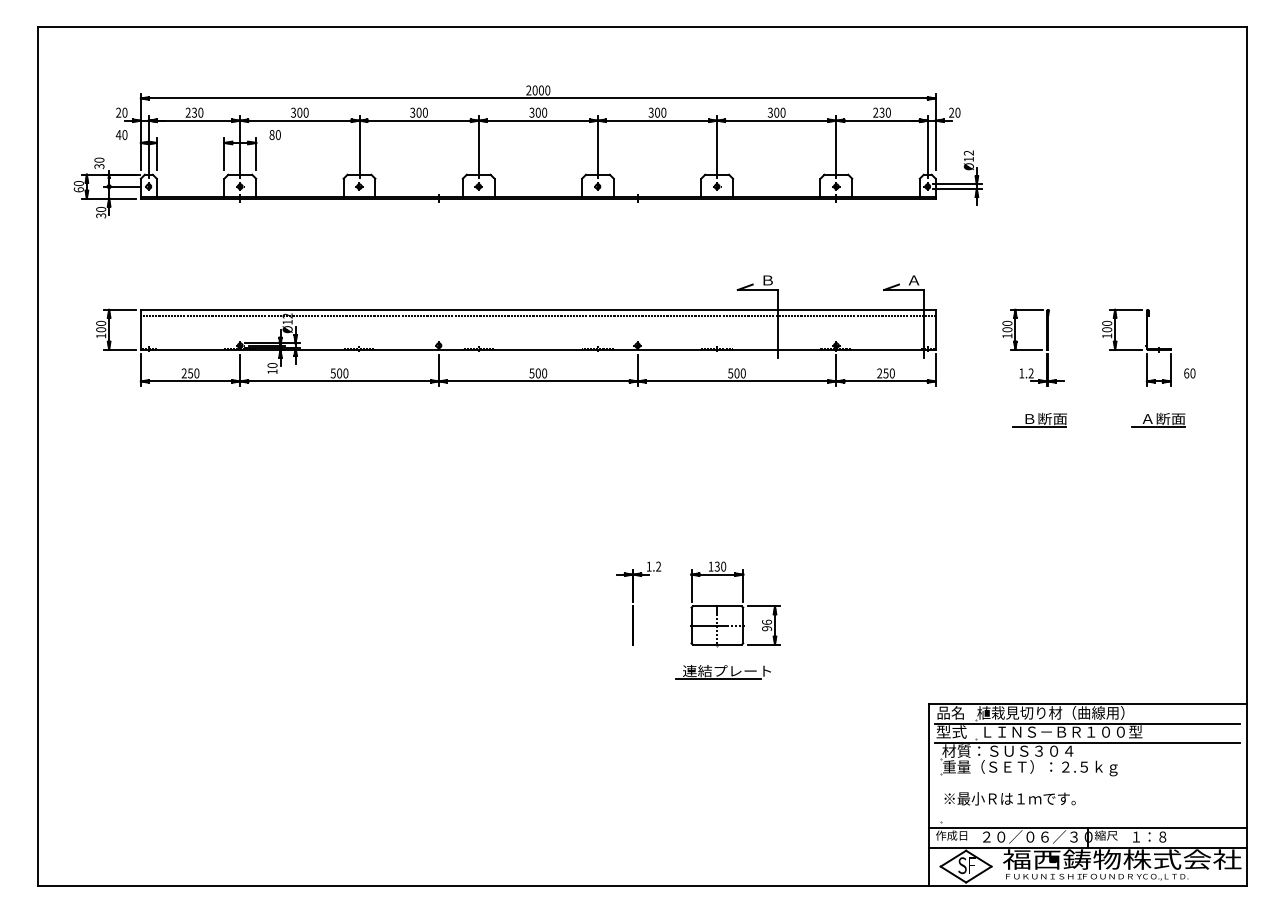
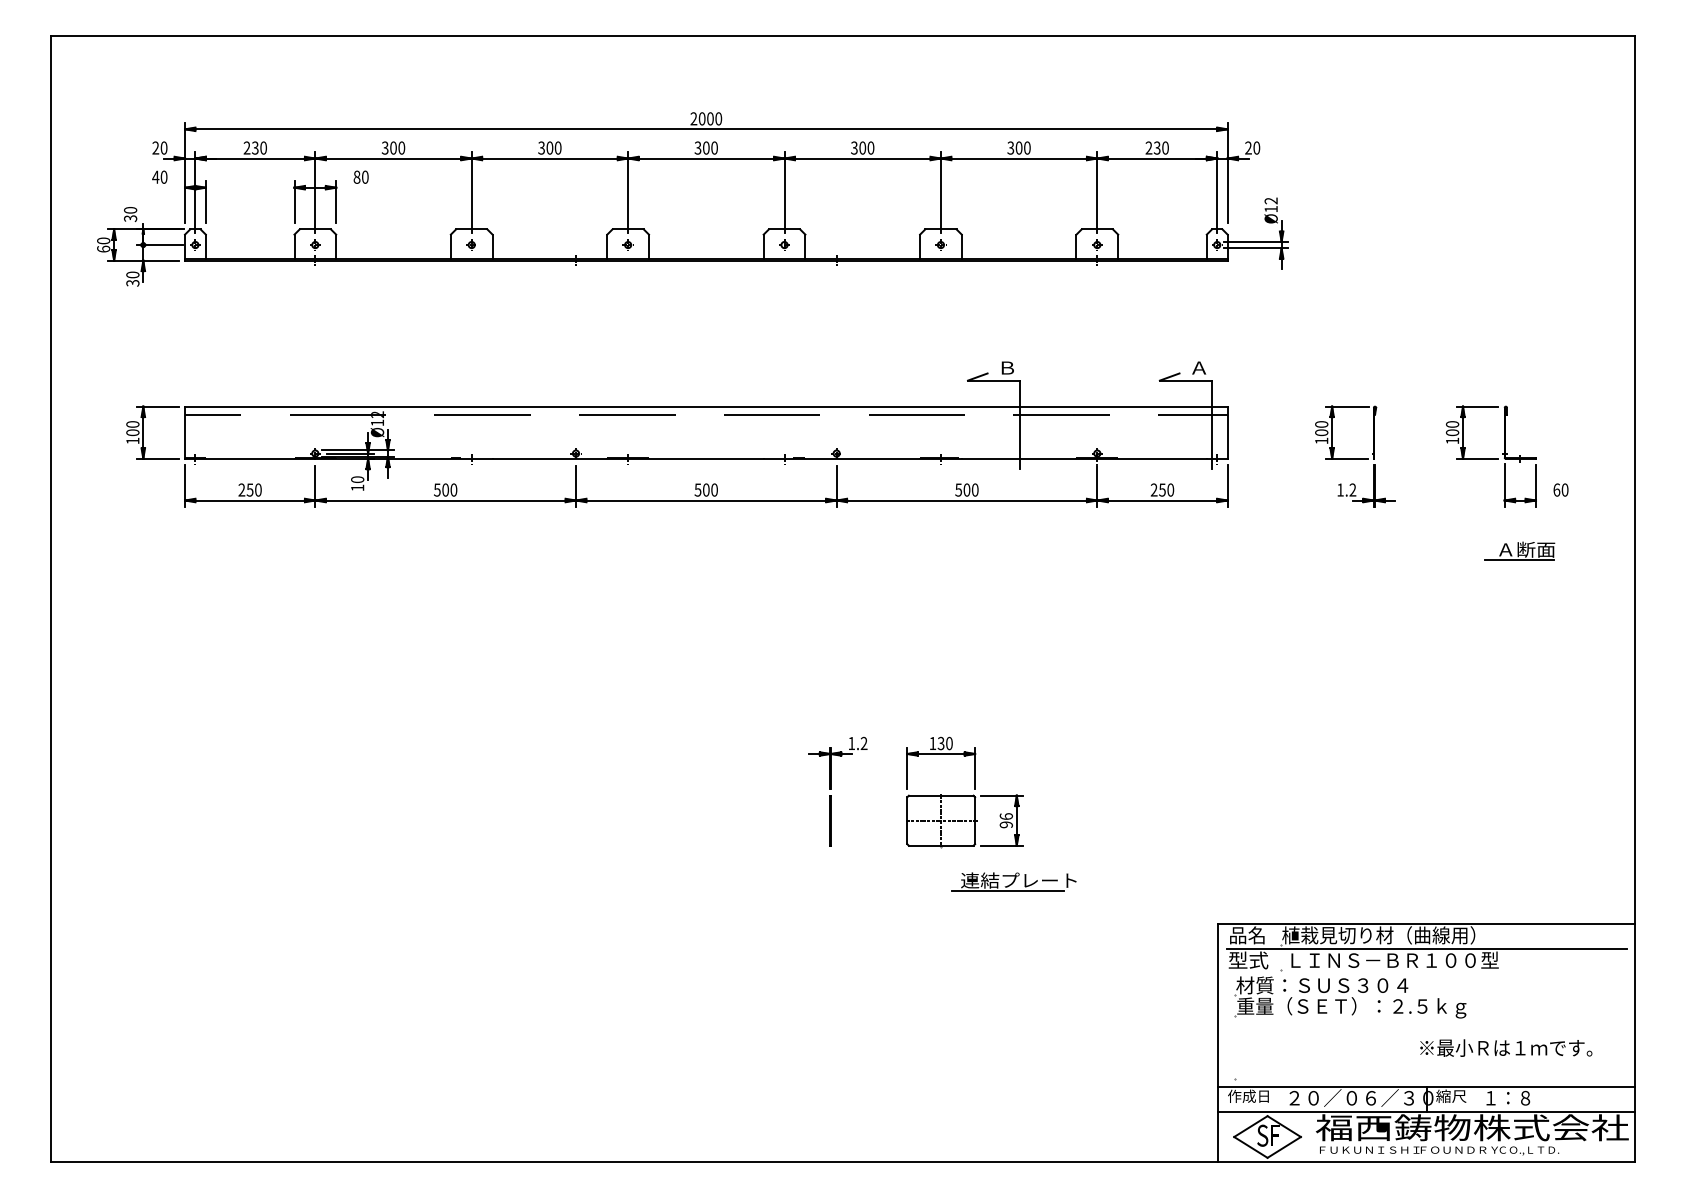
part: (1039, 419) -> (1363, 550), removed
part: (722, 671) -> (1013, 881), moved
line: (1087, 742) -> (1426, 974), removed
text: (1010, 798) -> (1506, 1047), moved

